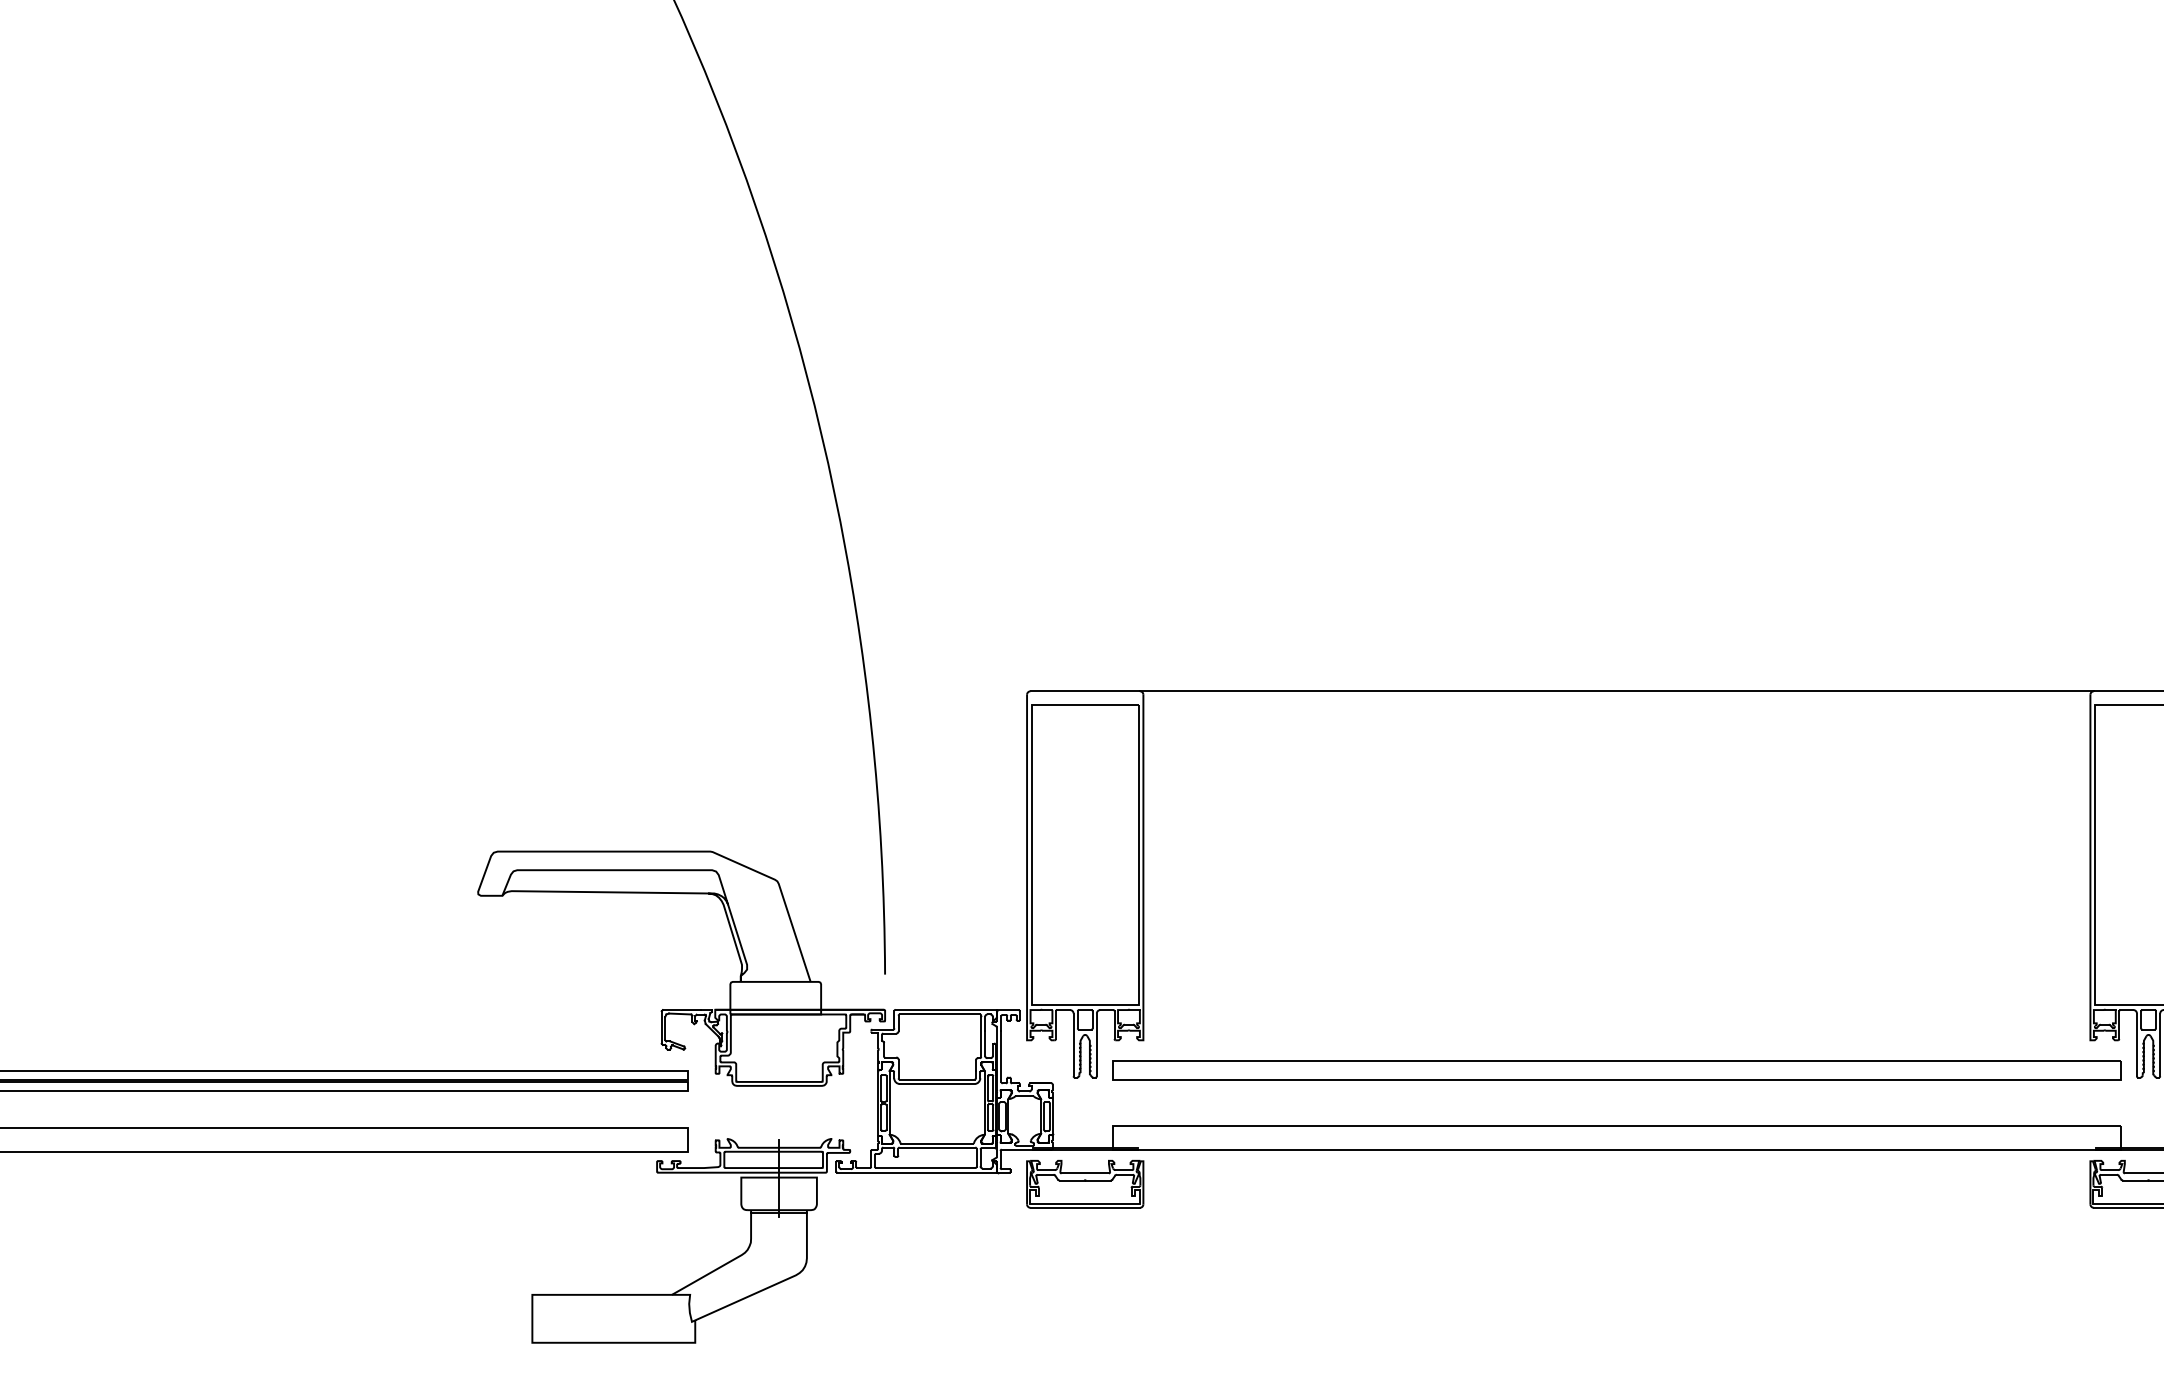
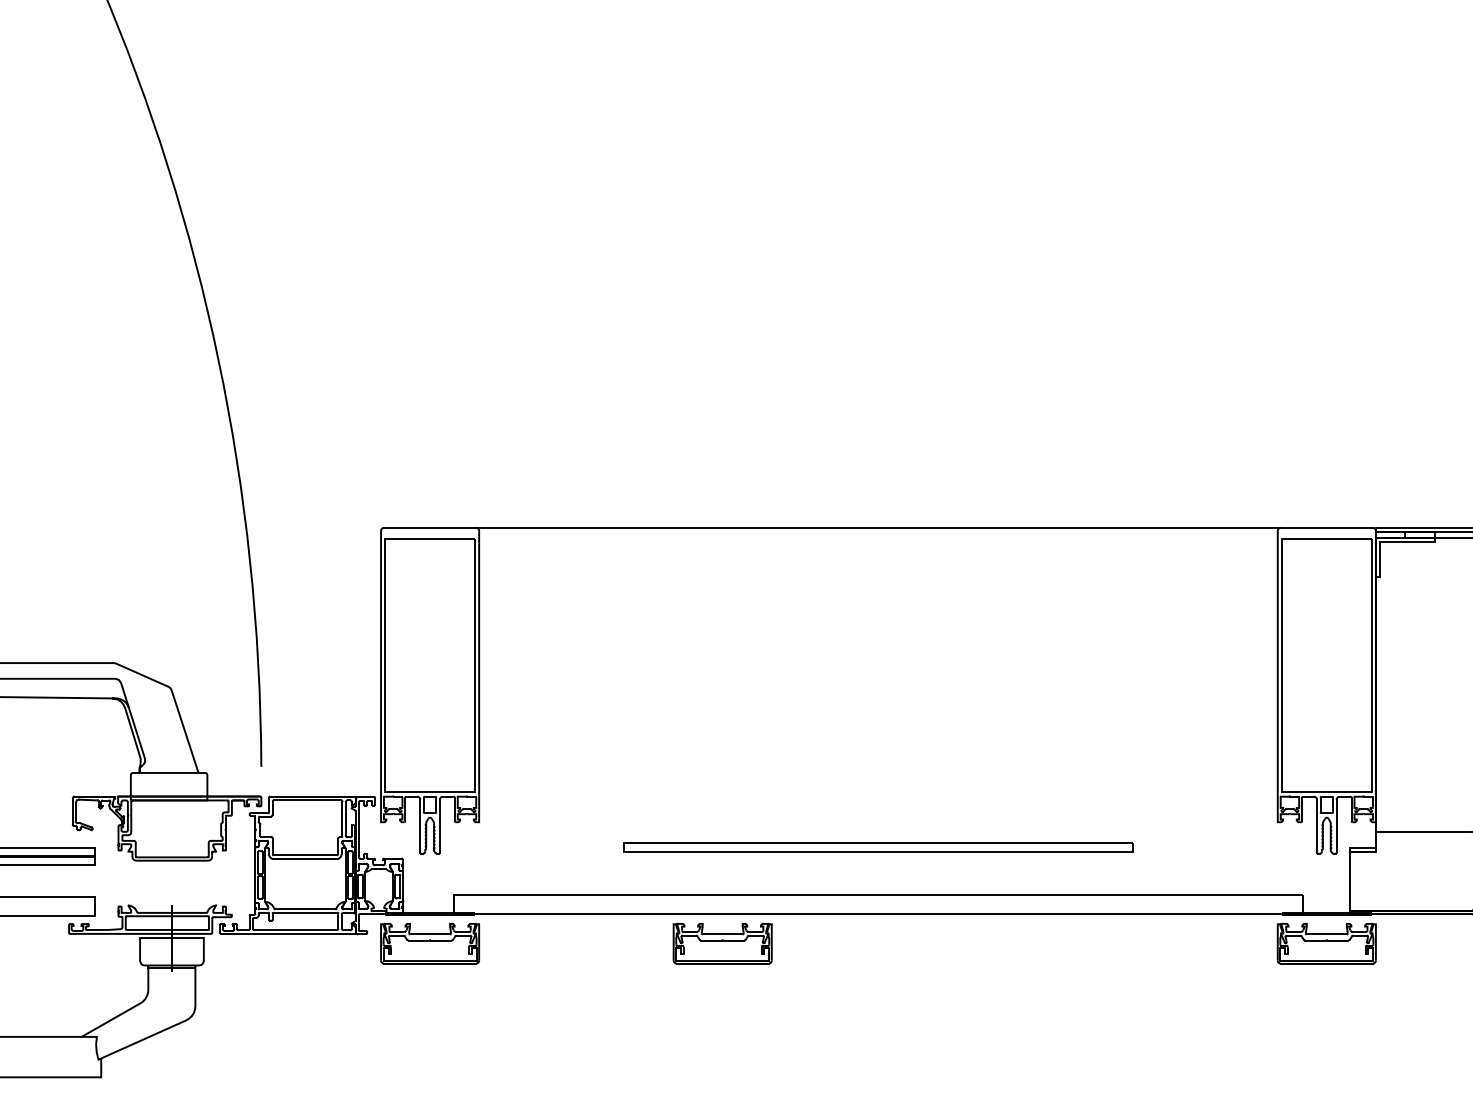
part: (1616, 1070) -> (878, 847), size x0.6
part: (1432, 1183) -> (722, 942), added

